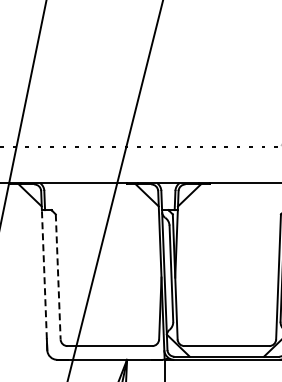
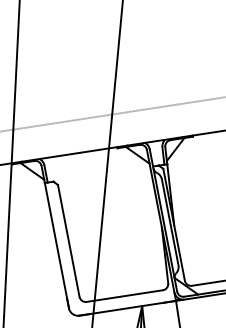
line: (58, 276) -> (68, 240), dashed -> solid
line: (44, 279) -> (56, 245), dashed -> solid

